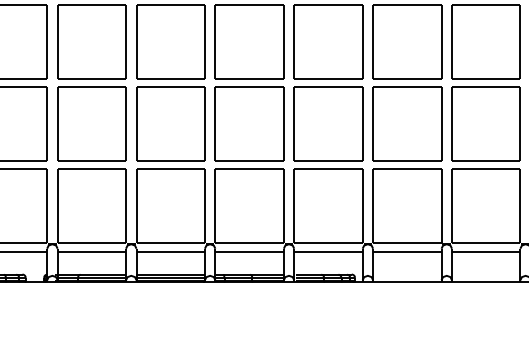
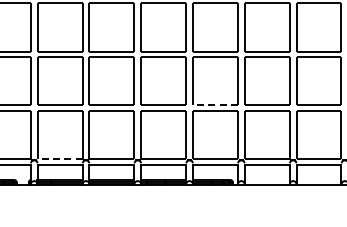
line: (326, 160) -> (214, 105), solid -> dashed
line: (90, 243) -> (59, 159), solid -> dashed

